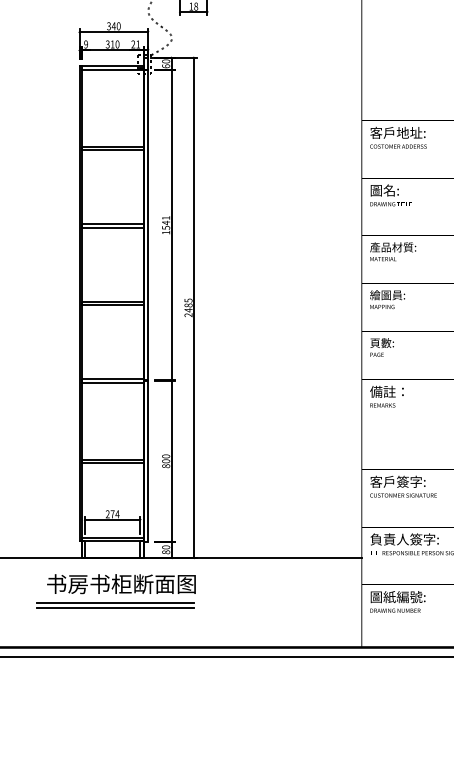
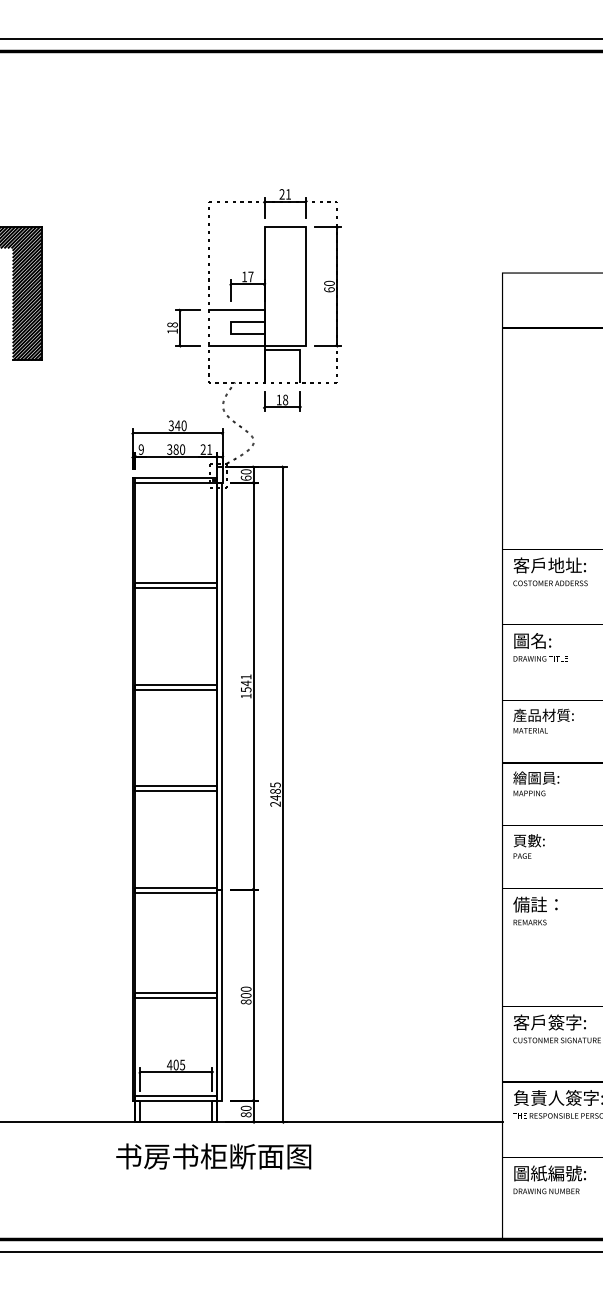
text: (112, 44) -> (175, 449), 310 -> 380
text: (112, 513) -> (176, 1064), 274 -> 405
text: (121, 584) -> (213, 1156), moved
line: (115, 603) -> (179, 1181), removed
line: (115, 607) -> (179, 1187), removed

